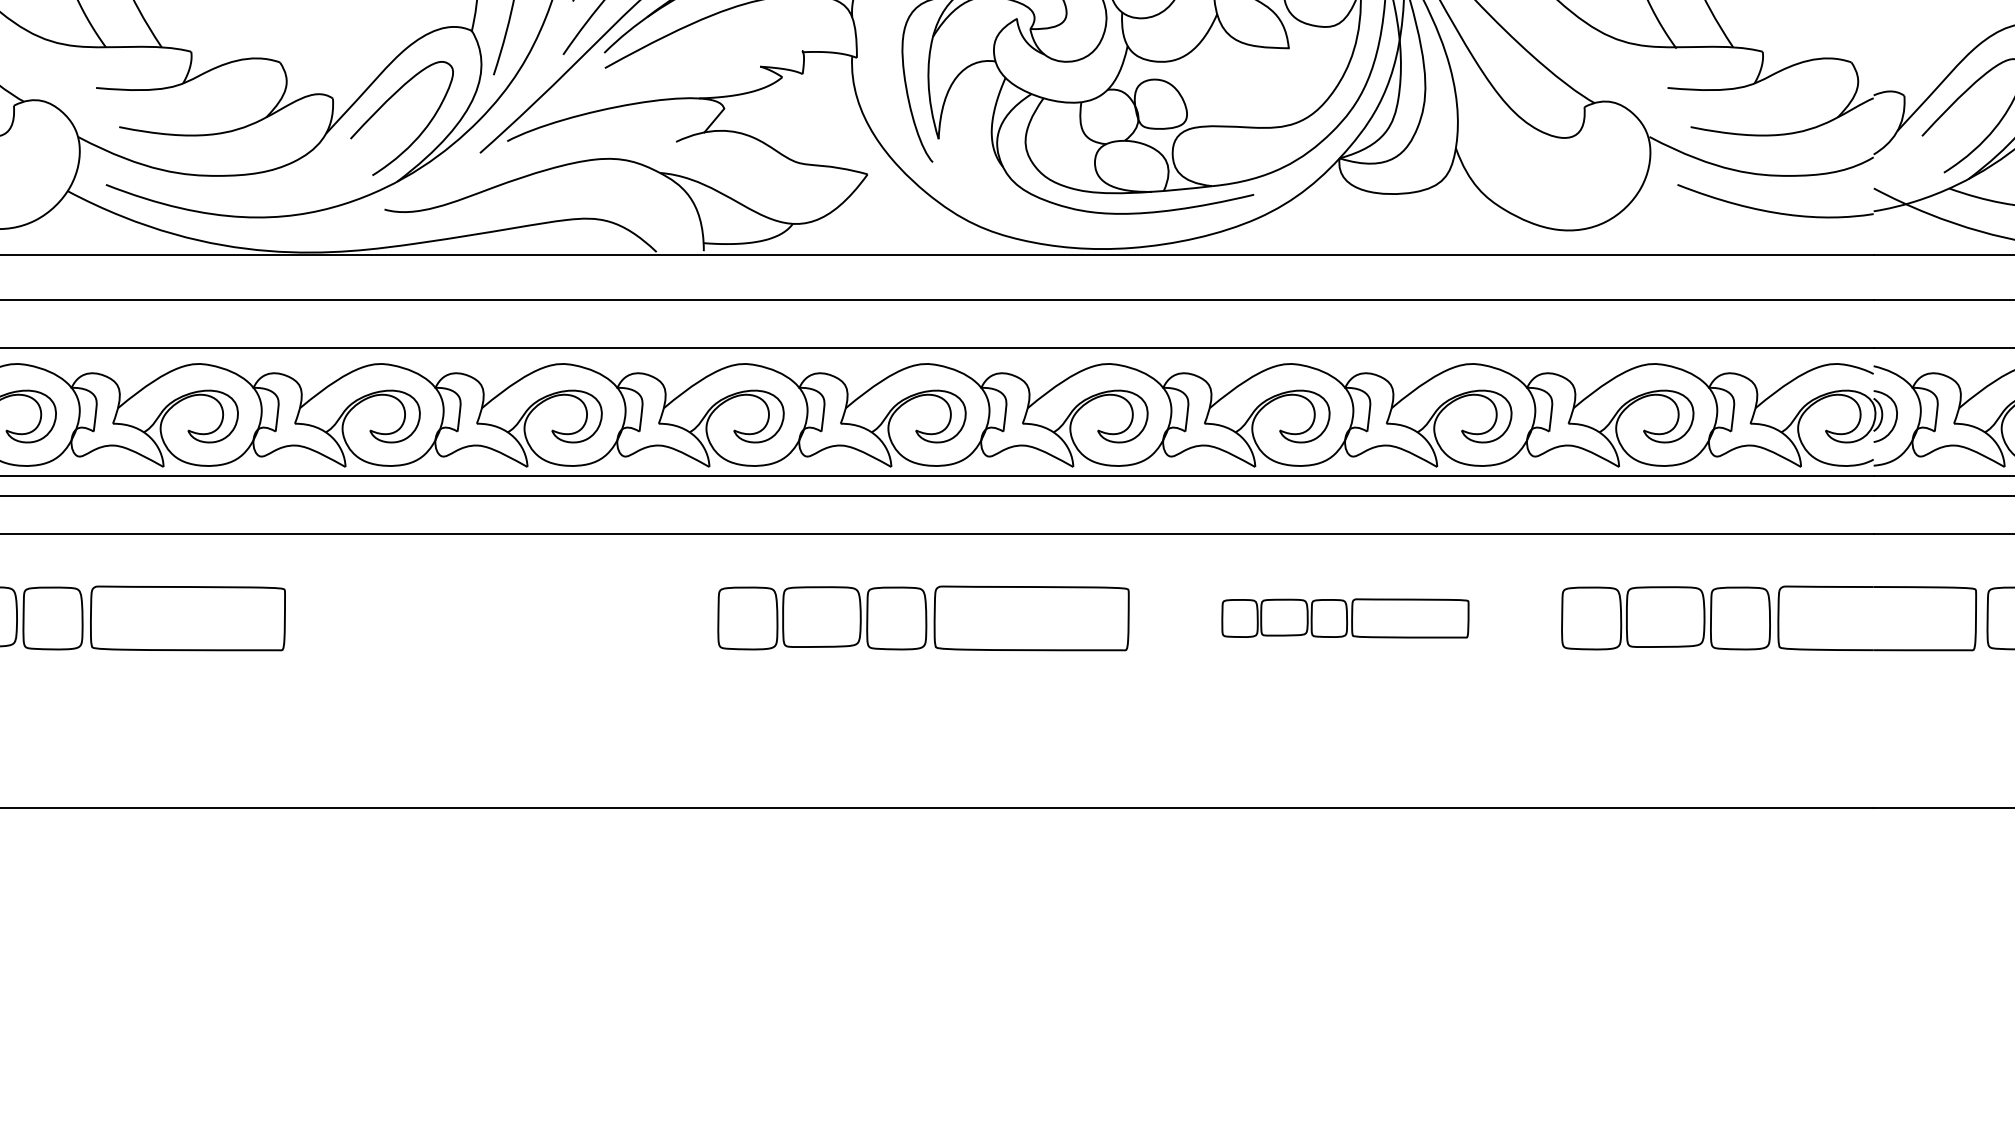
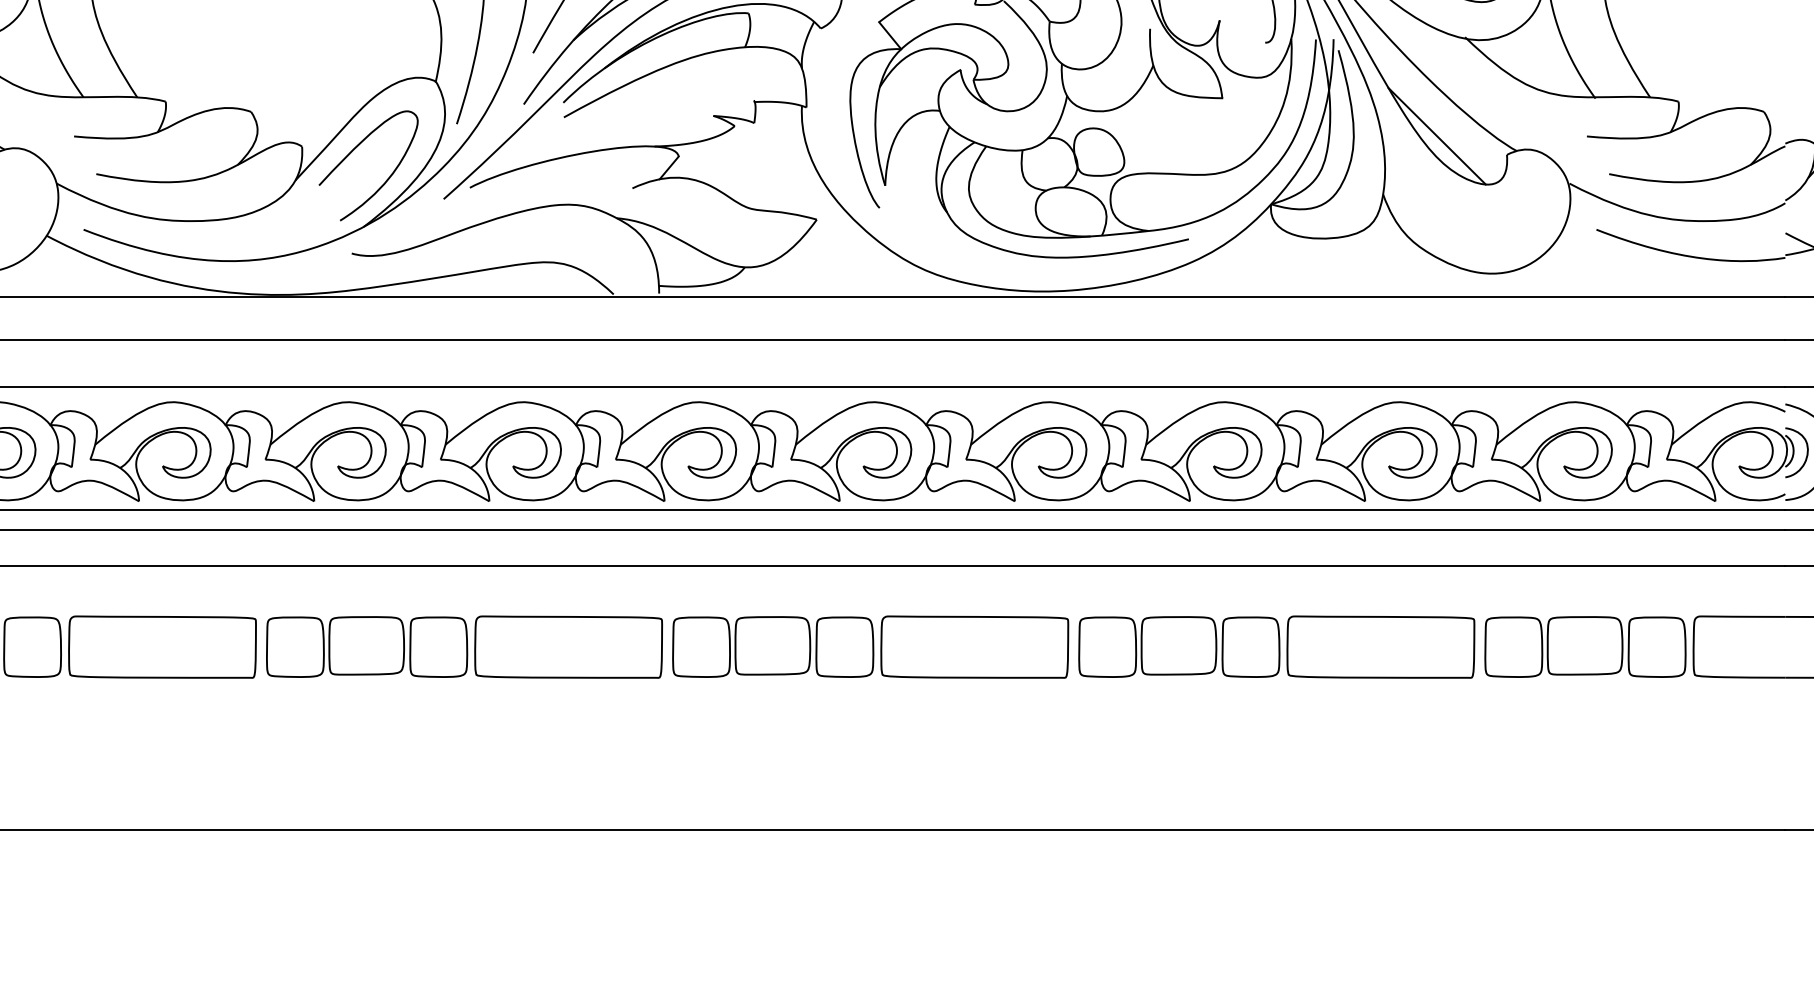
line: (1511, 87) -> (1436, 136), added
part: (501, 618) -> (464, 647), added
part: (1345, 618) -> (1276, 647), size x1.67

